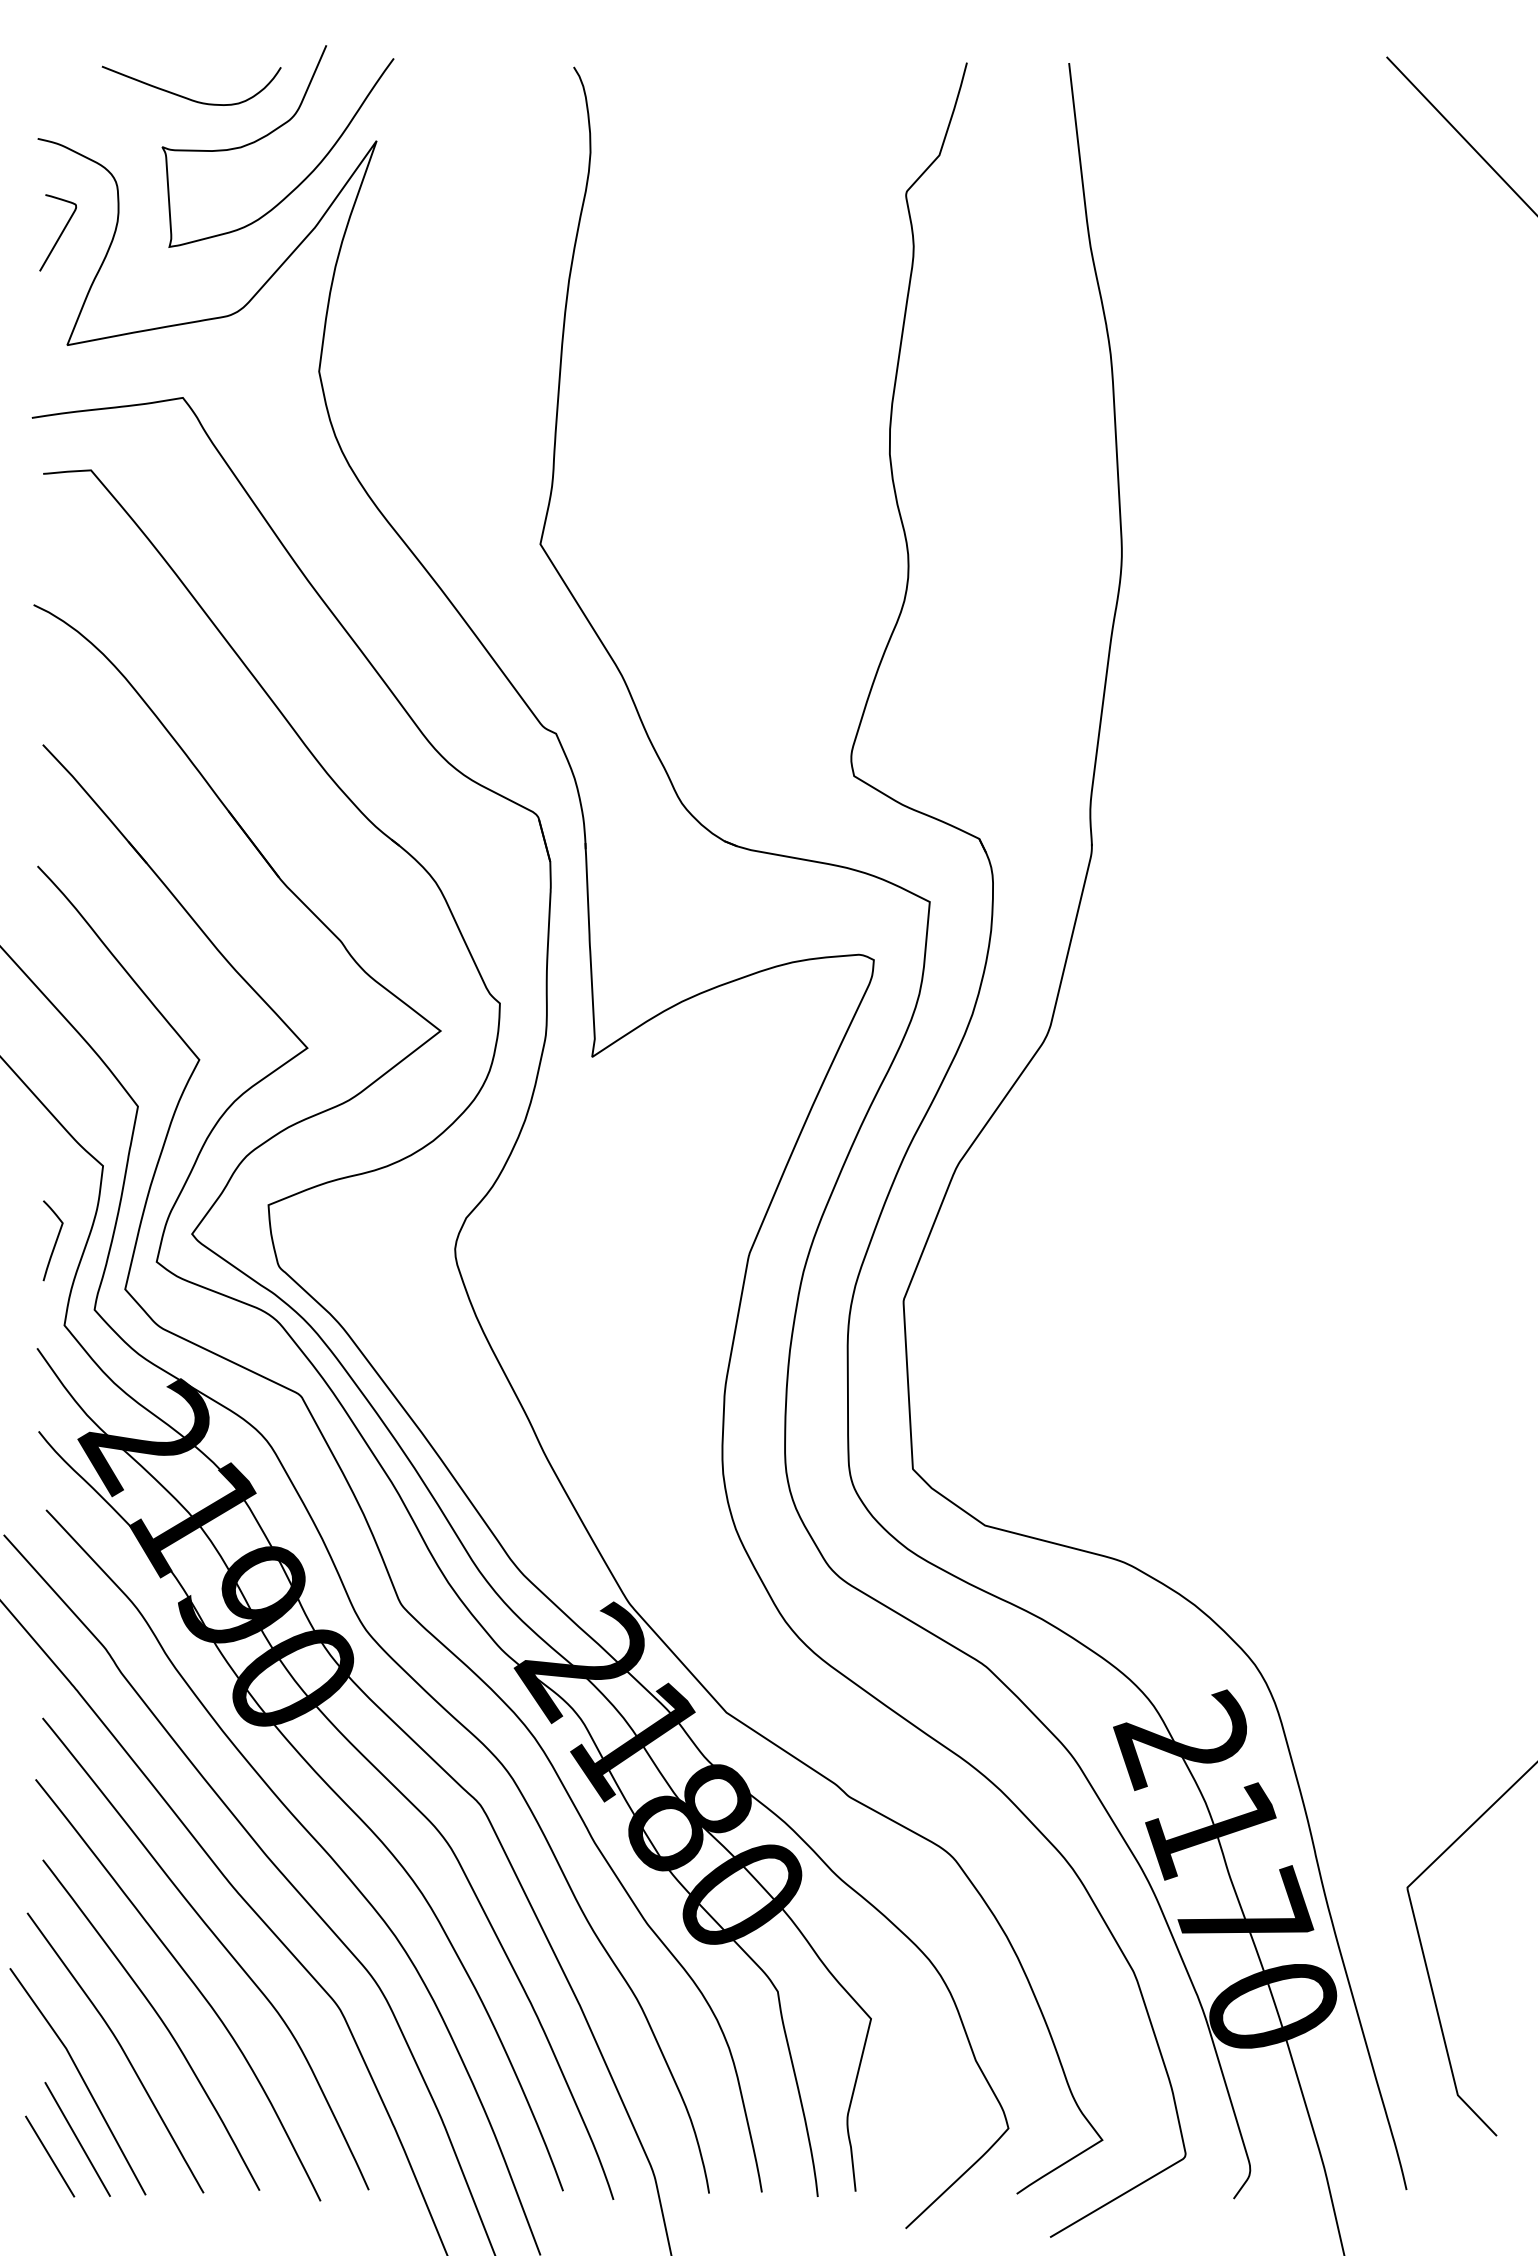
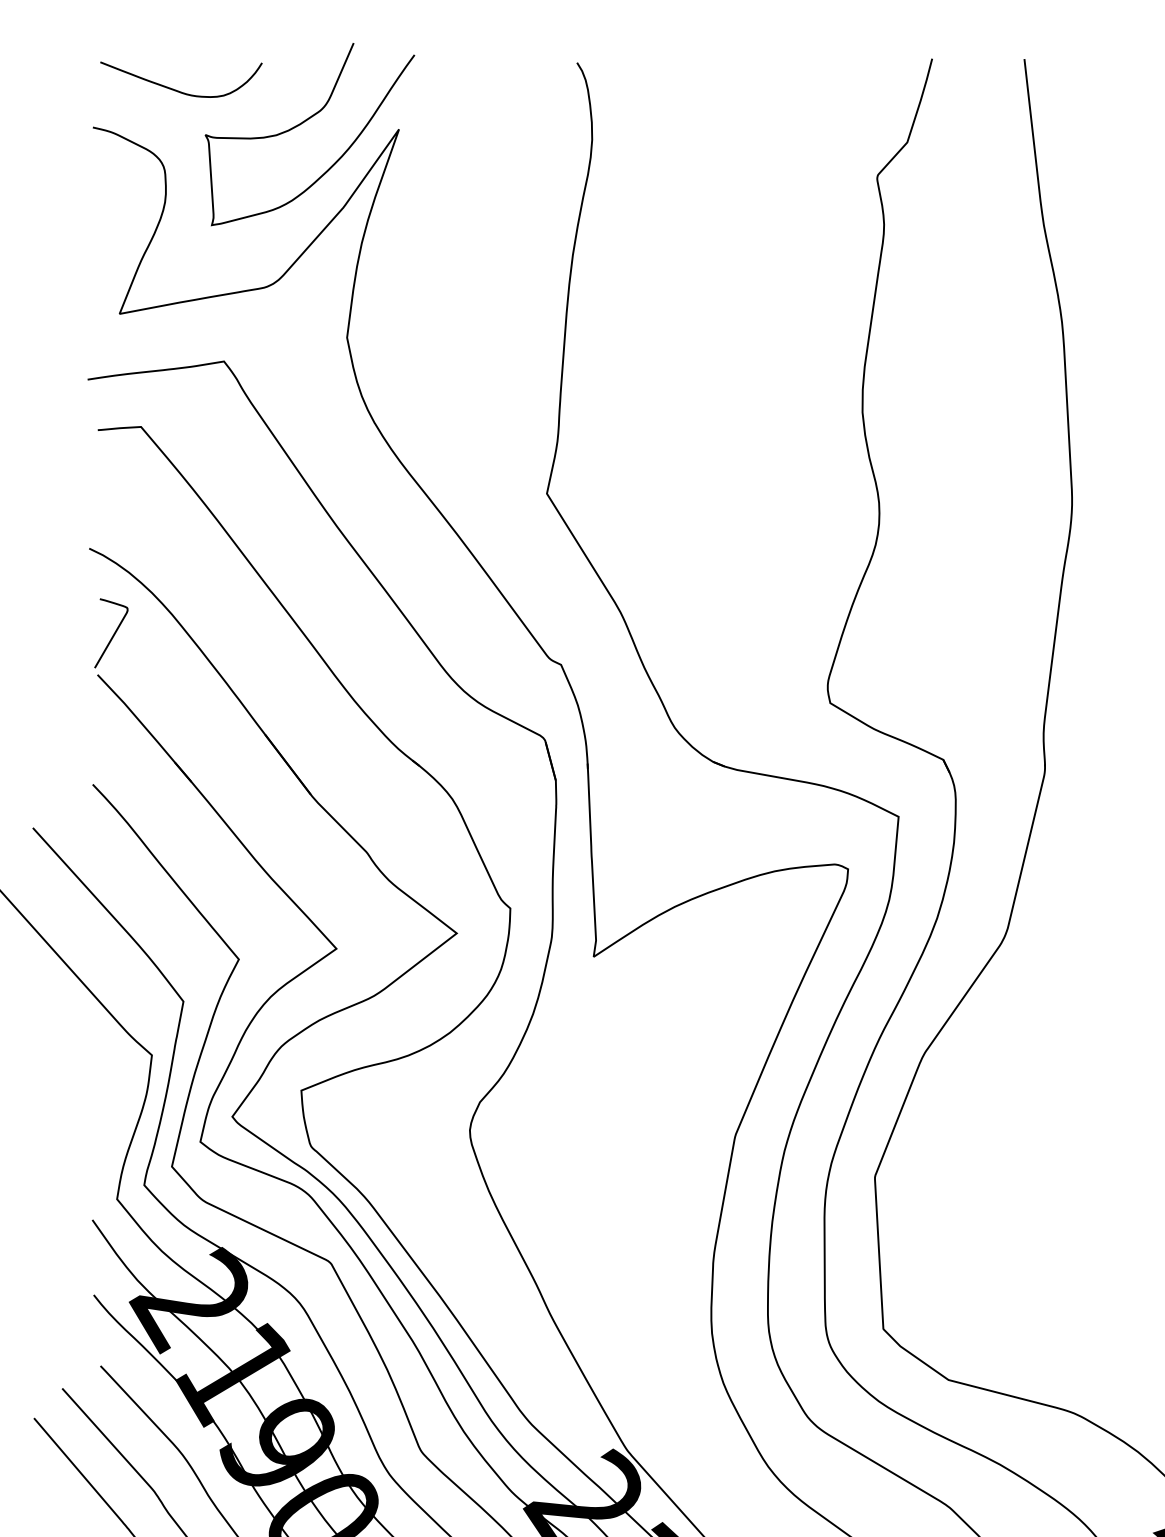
curve: (187, 97) -> (177, 90), moved
curve: (60, 233) -> (113, 633), moved
curve: (55, 1240) -> (108, 1122), removed

